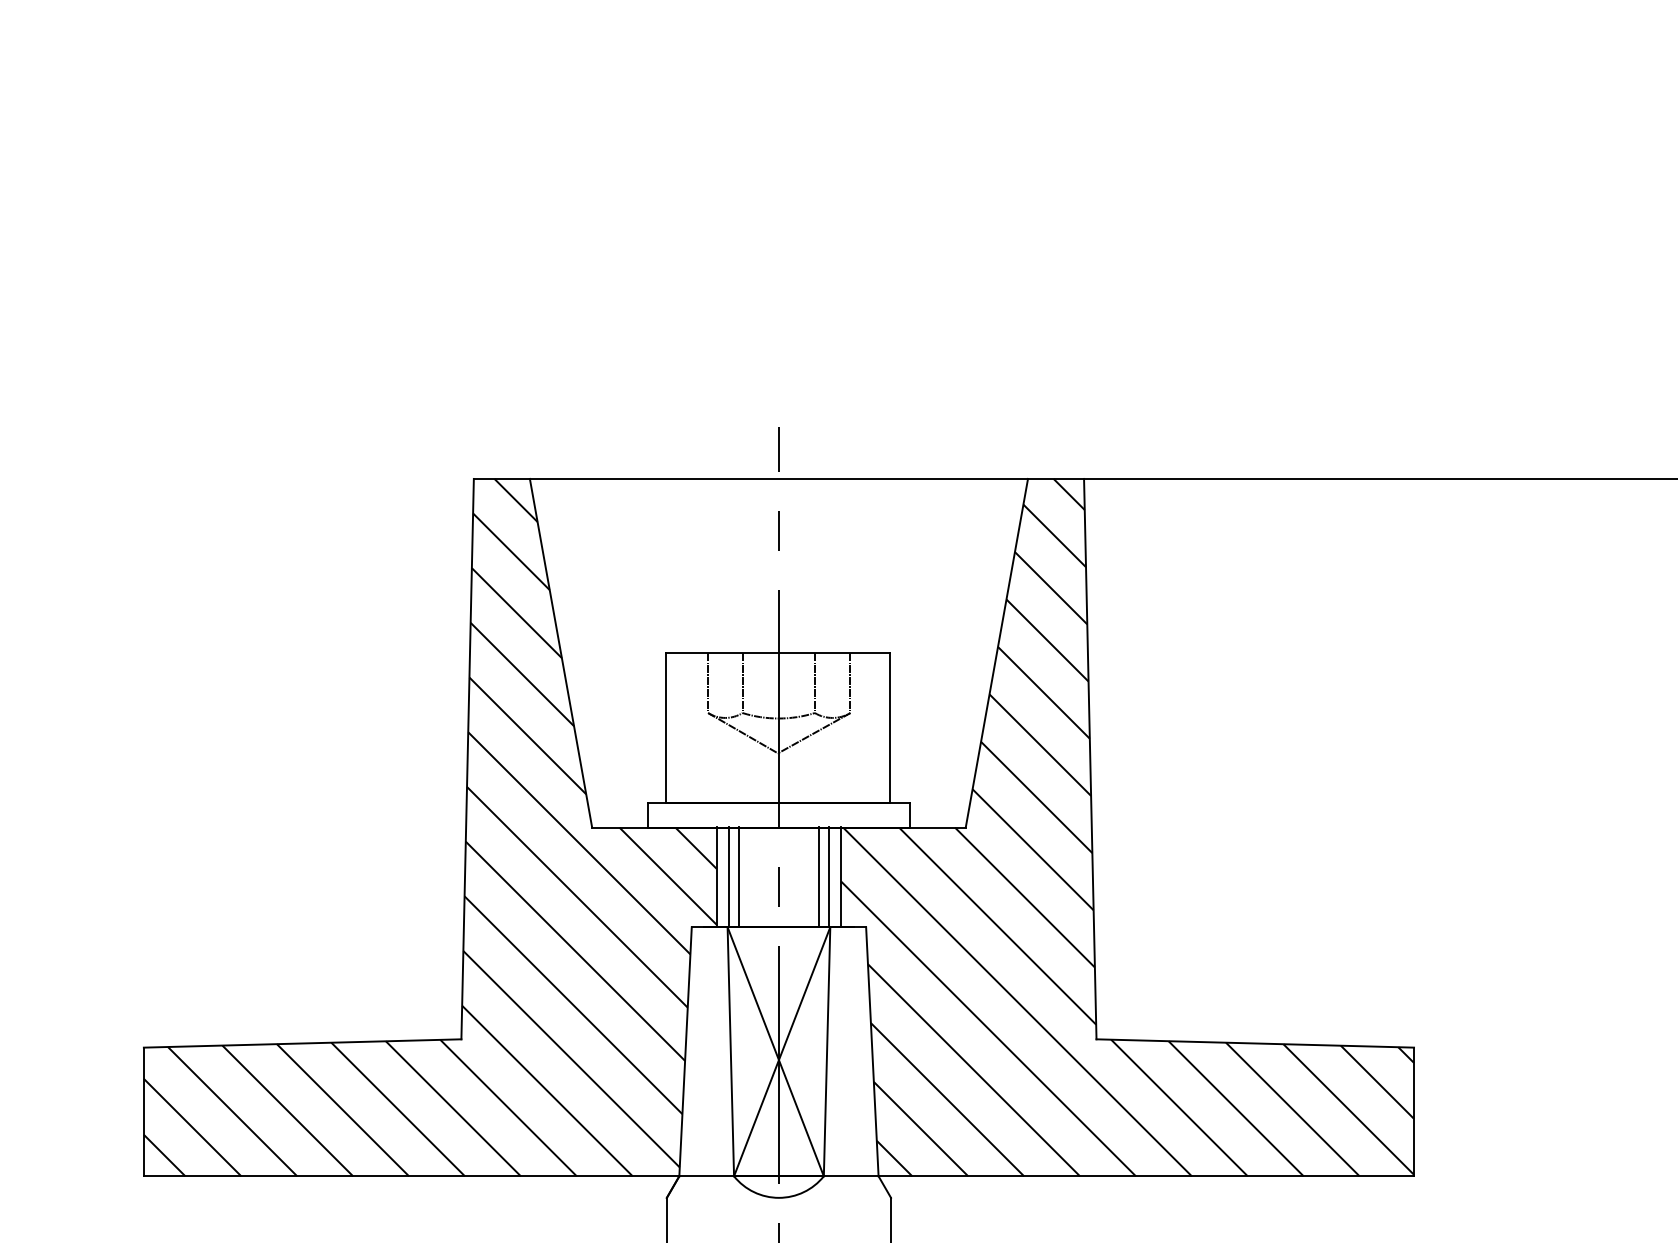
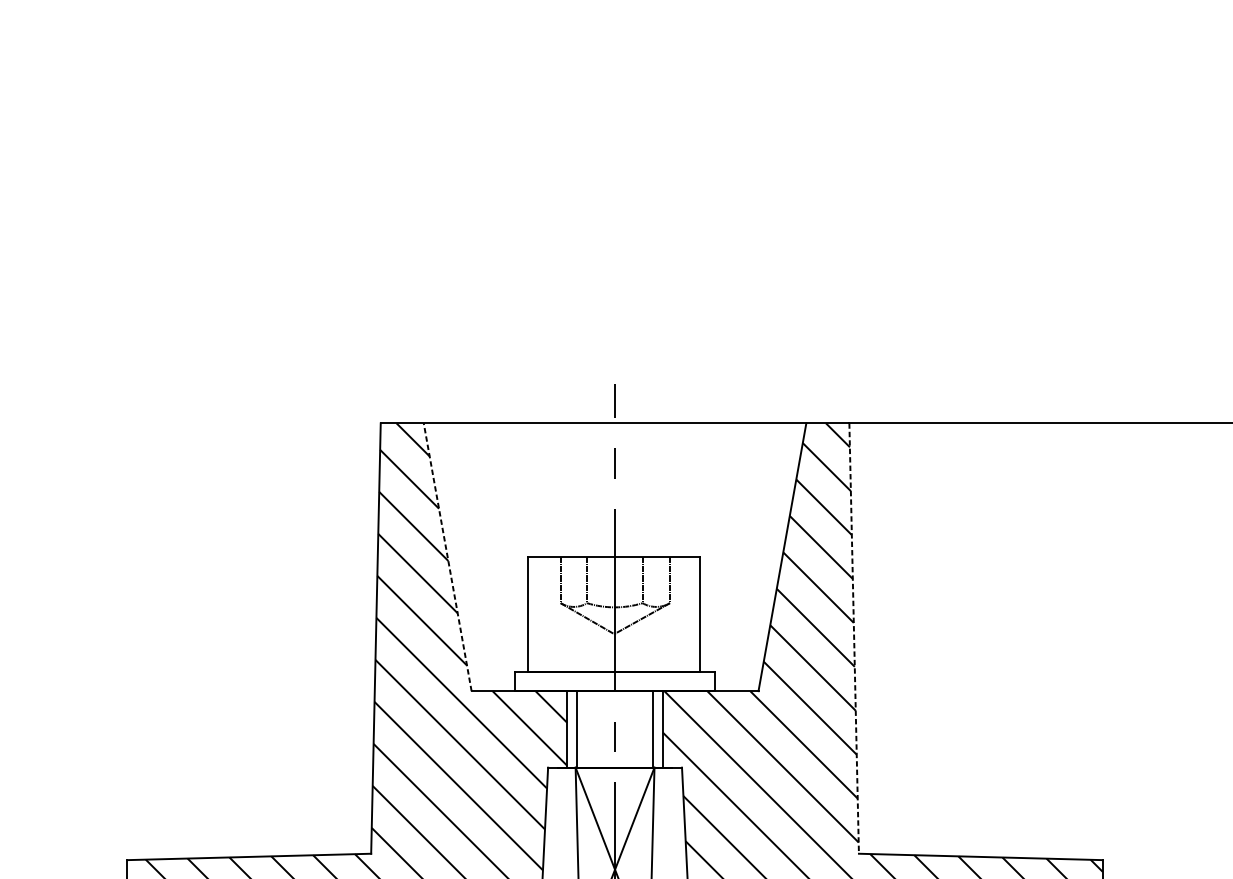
line: (560, 652) -> (447, 556), solid -> dashed
line: (1090, 759) -> (854, 638), solid -> dashed
line: (739, 877) -> (584, 729), removed
line: (818, 877) -> (645, 729), removed

